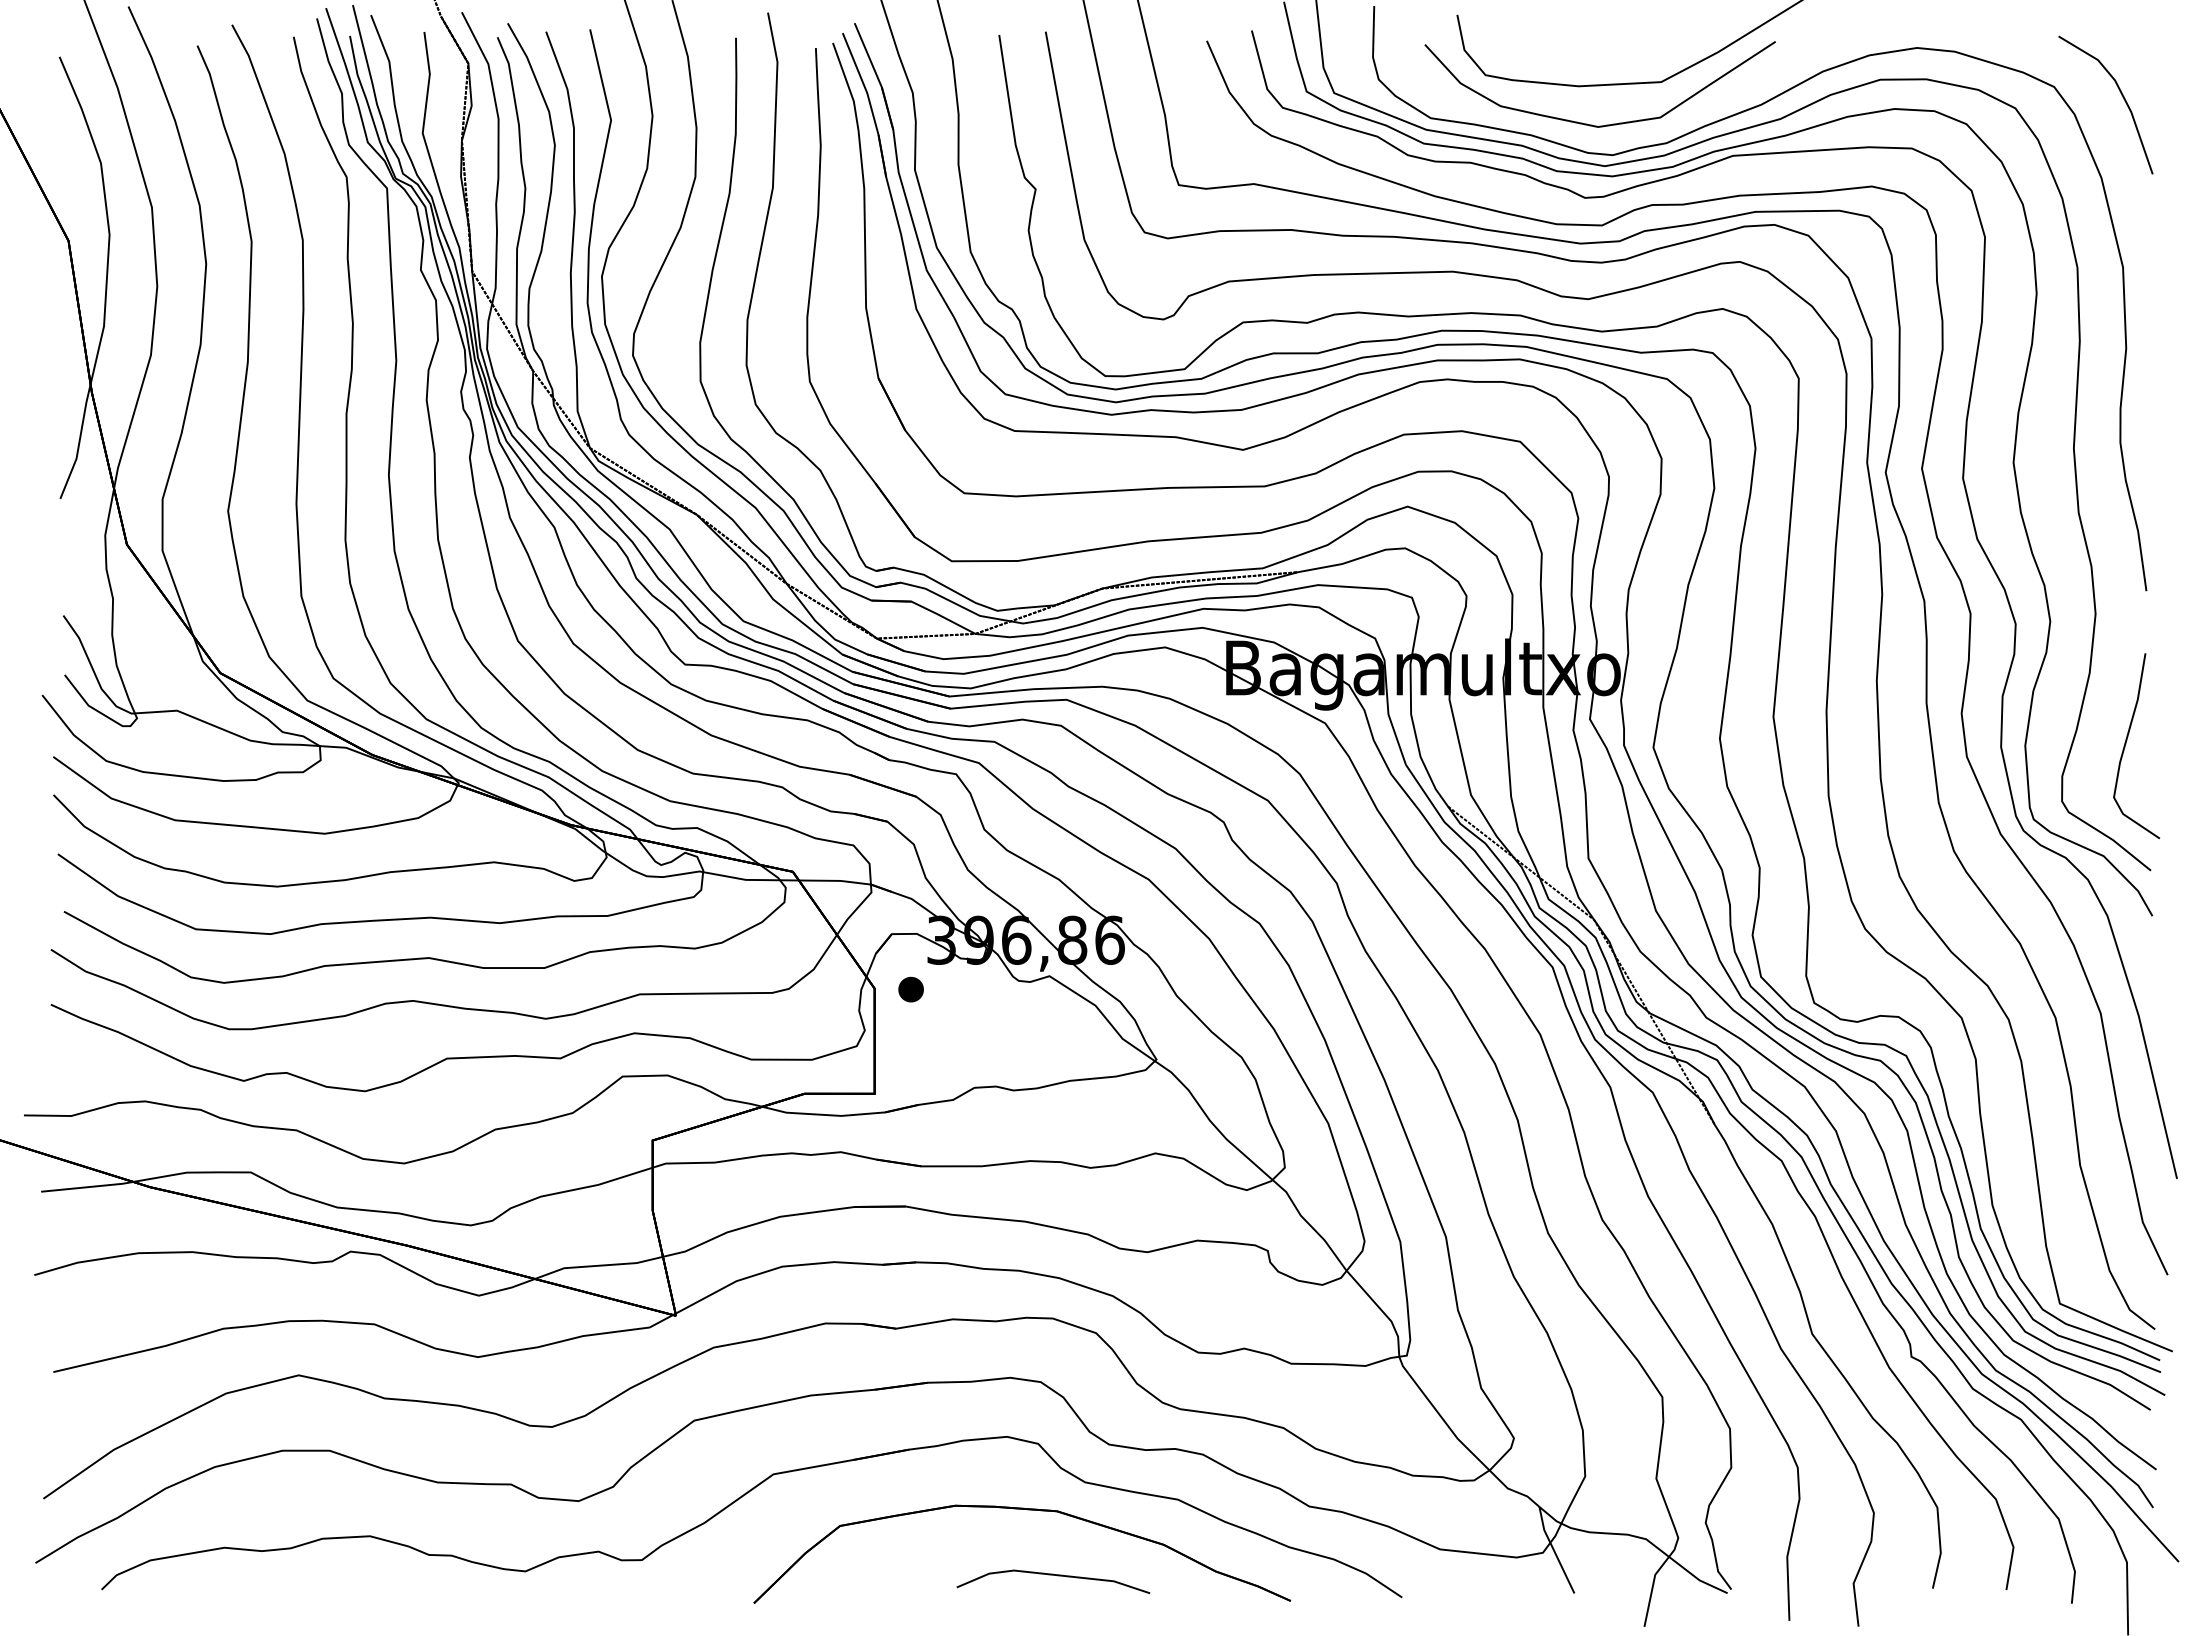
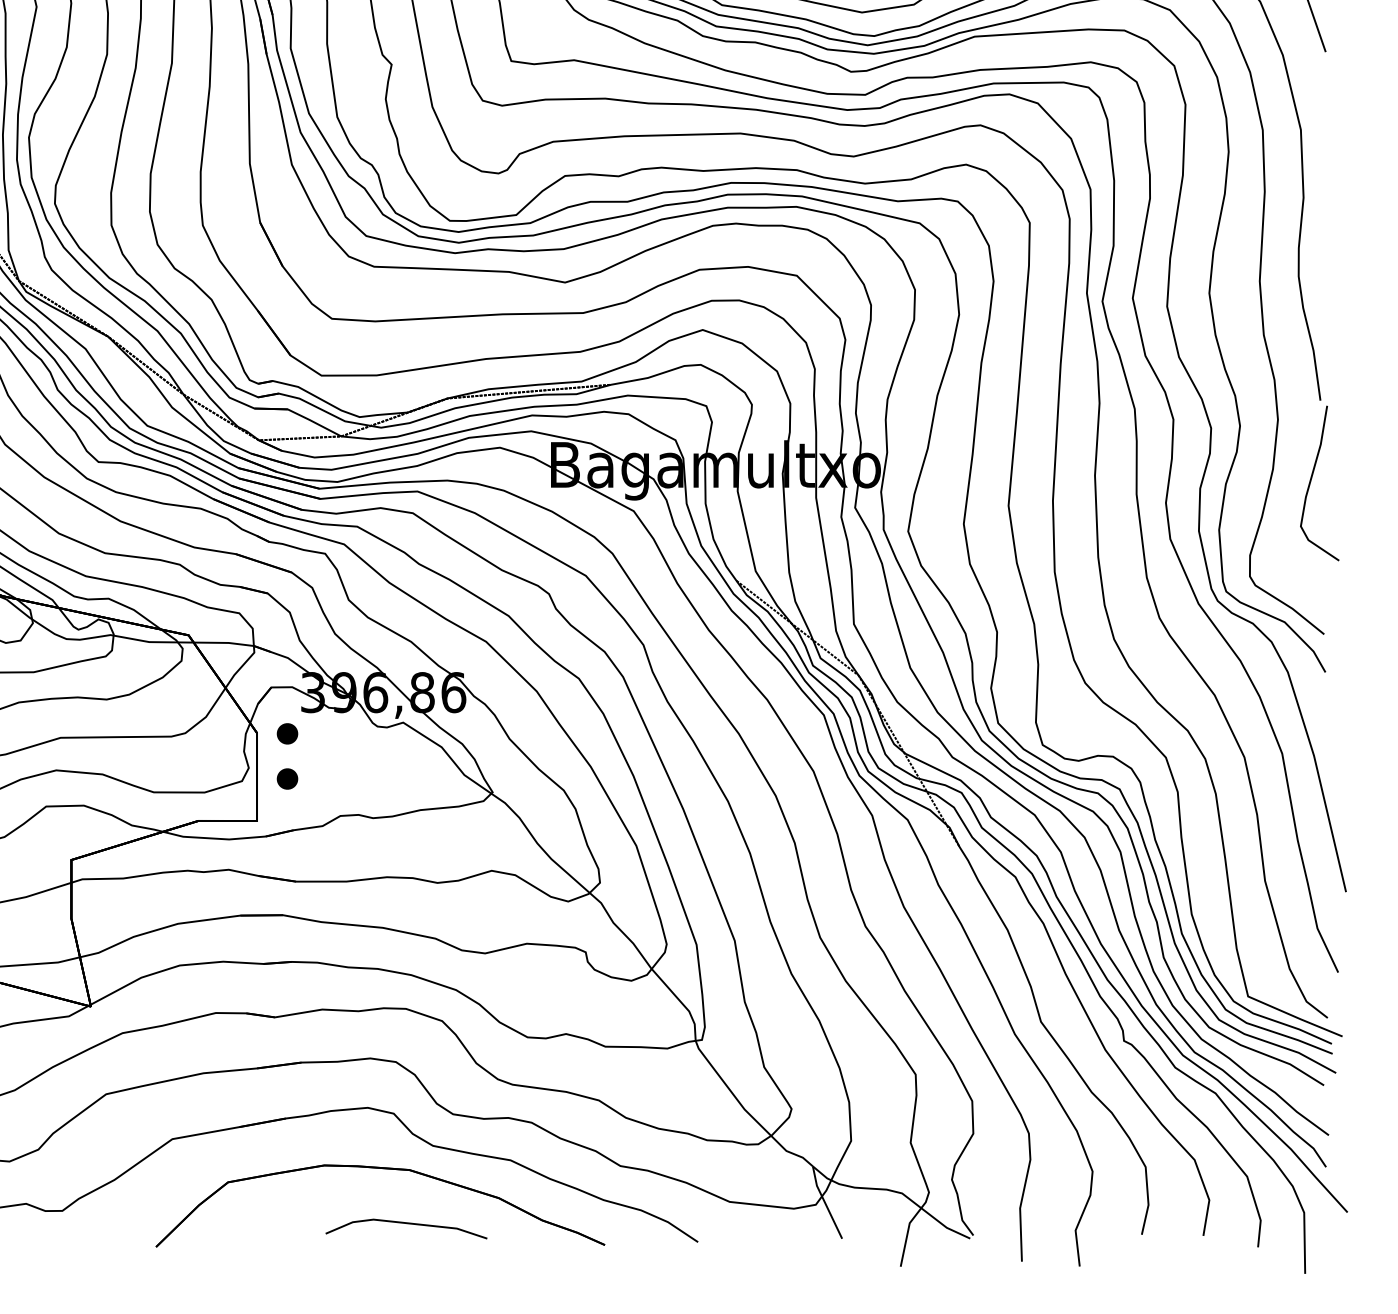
curve: (2126, 744) -> (1311, 482), moved
part: (910, 1043) -> (286, 778), added

